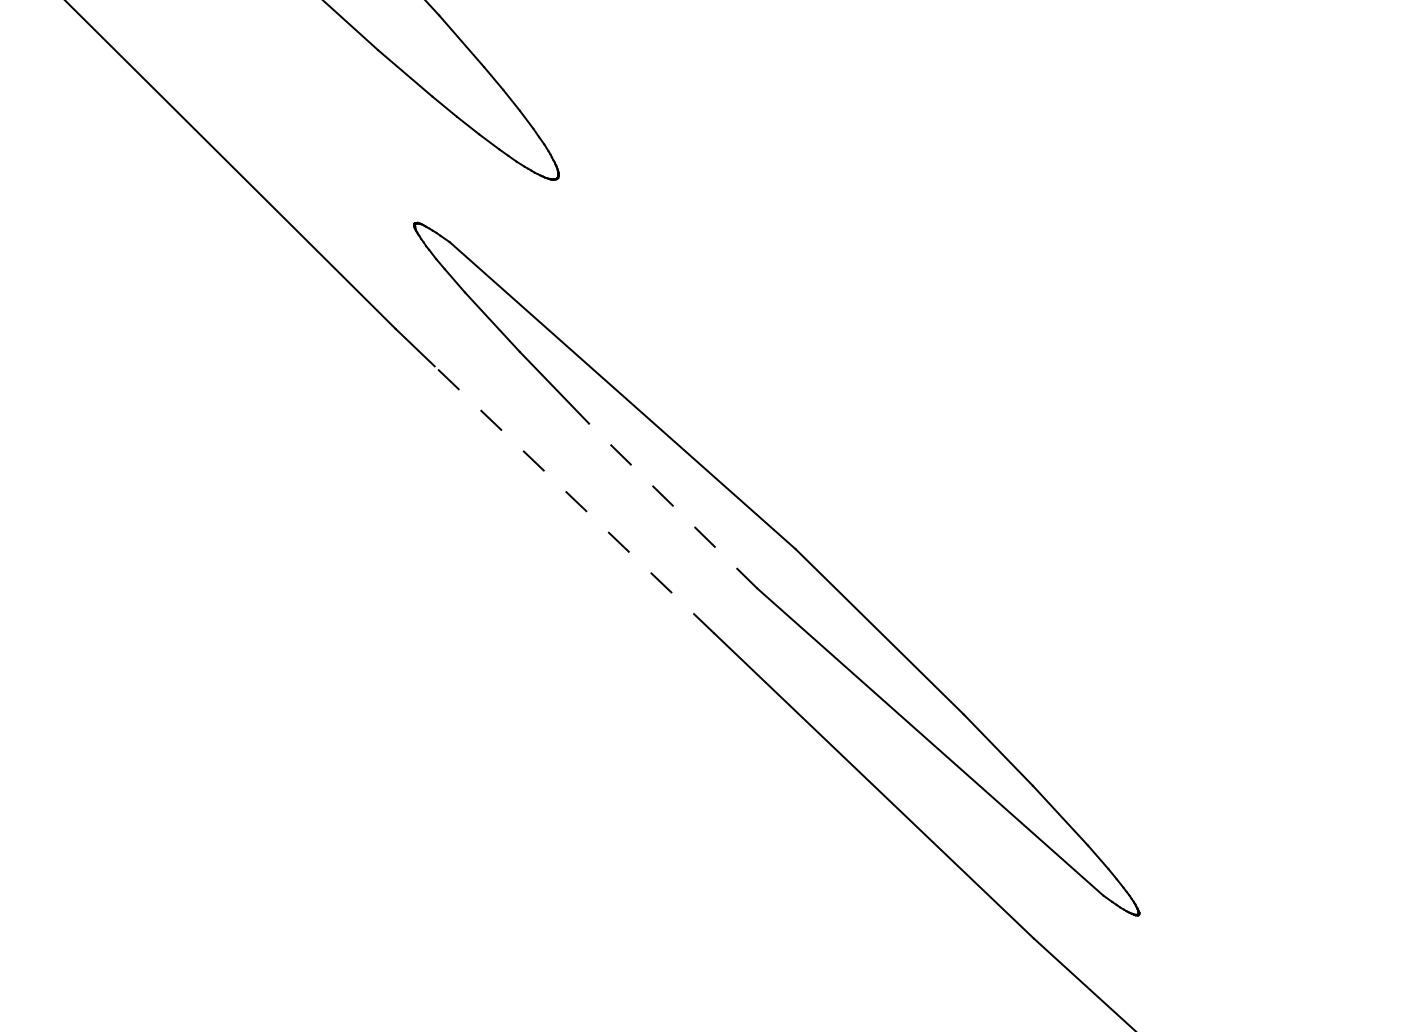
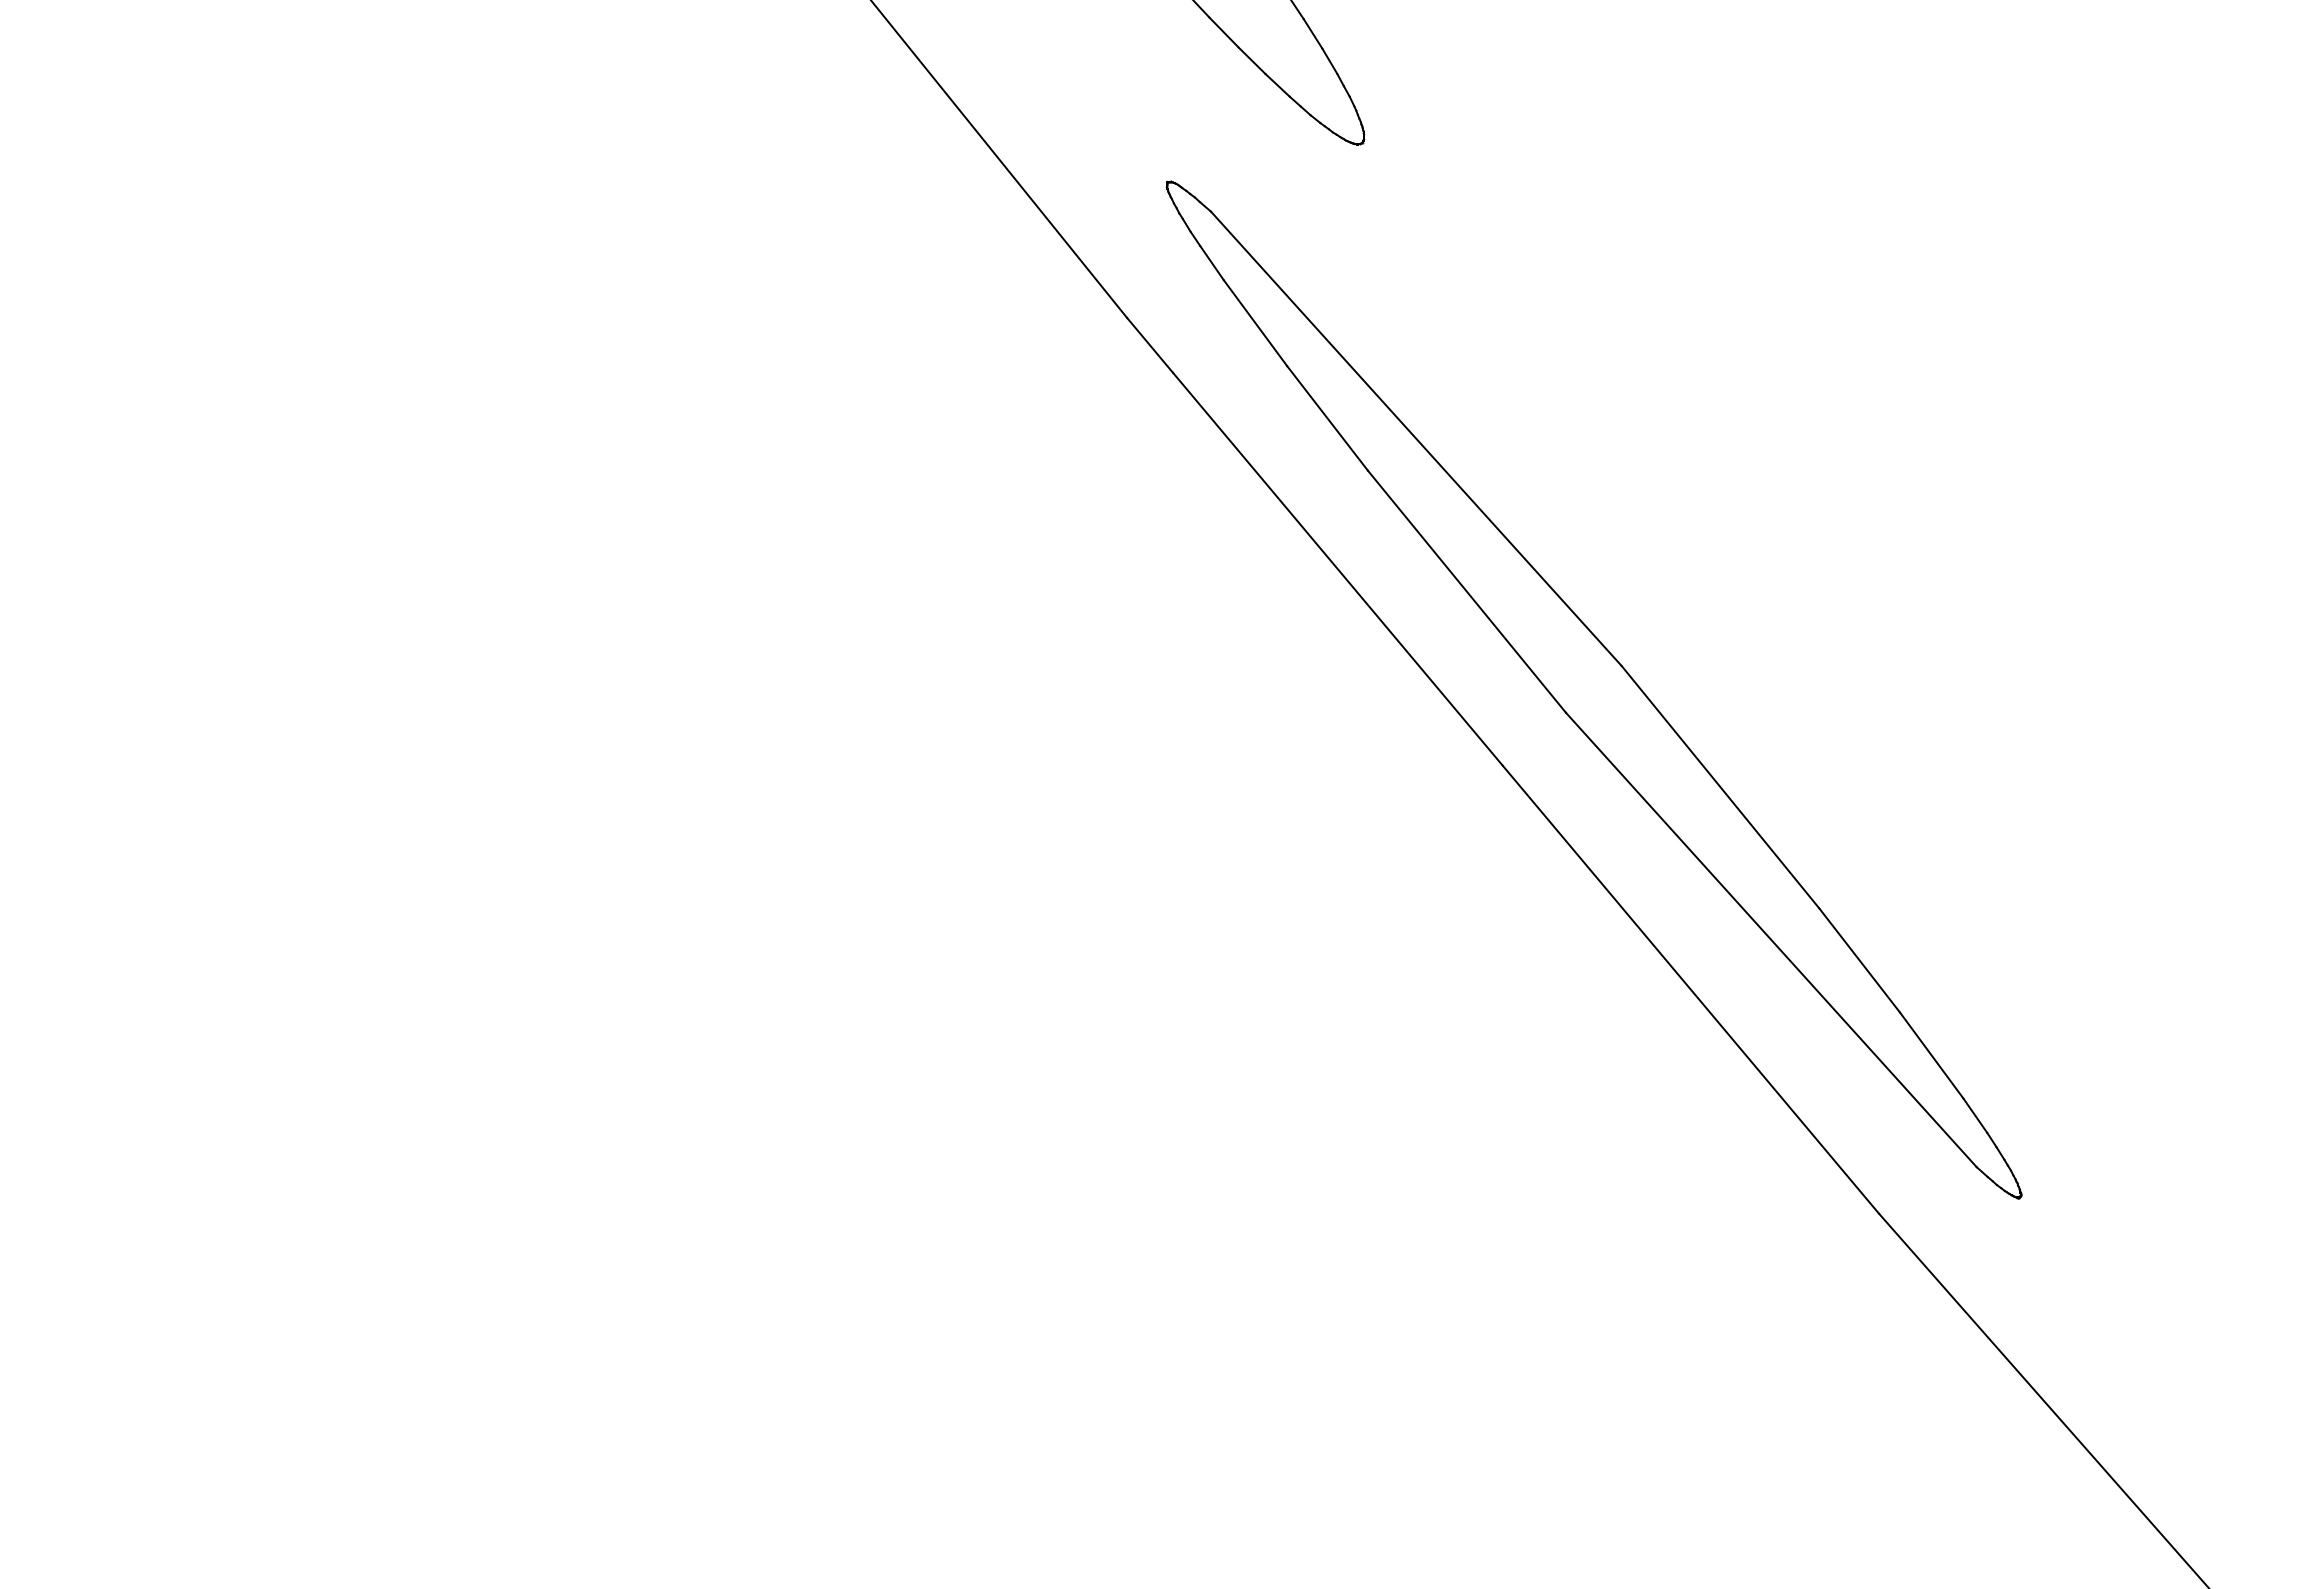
line: (574, 499) -> (1337, 568), dashed -> solid
line: (672, 506) -> (1466, 591), dashed -> solid

